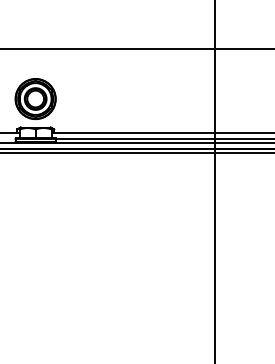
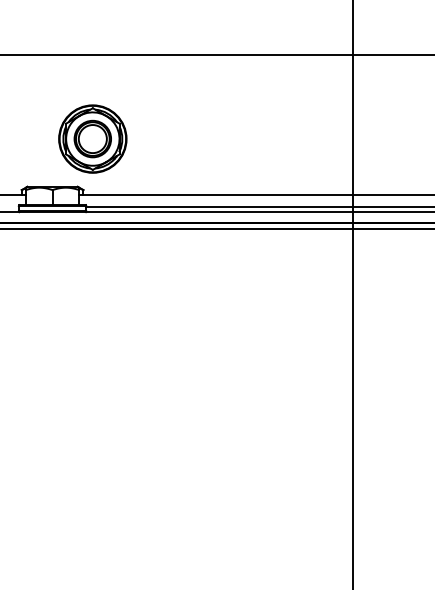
part: (35, 98) -> (92, 138), moved

